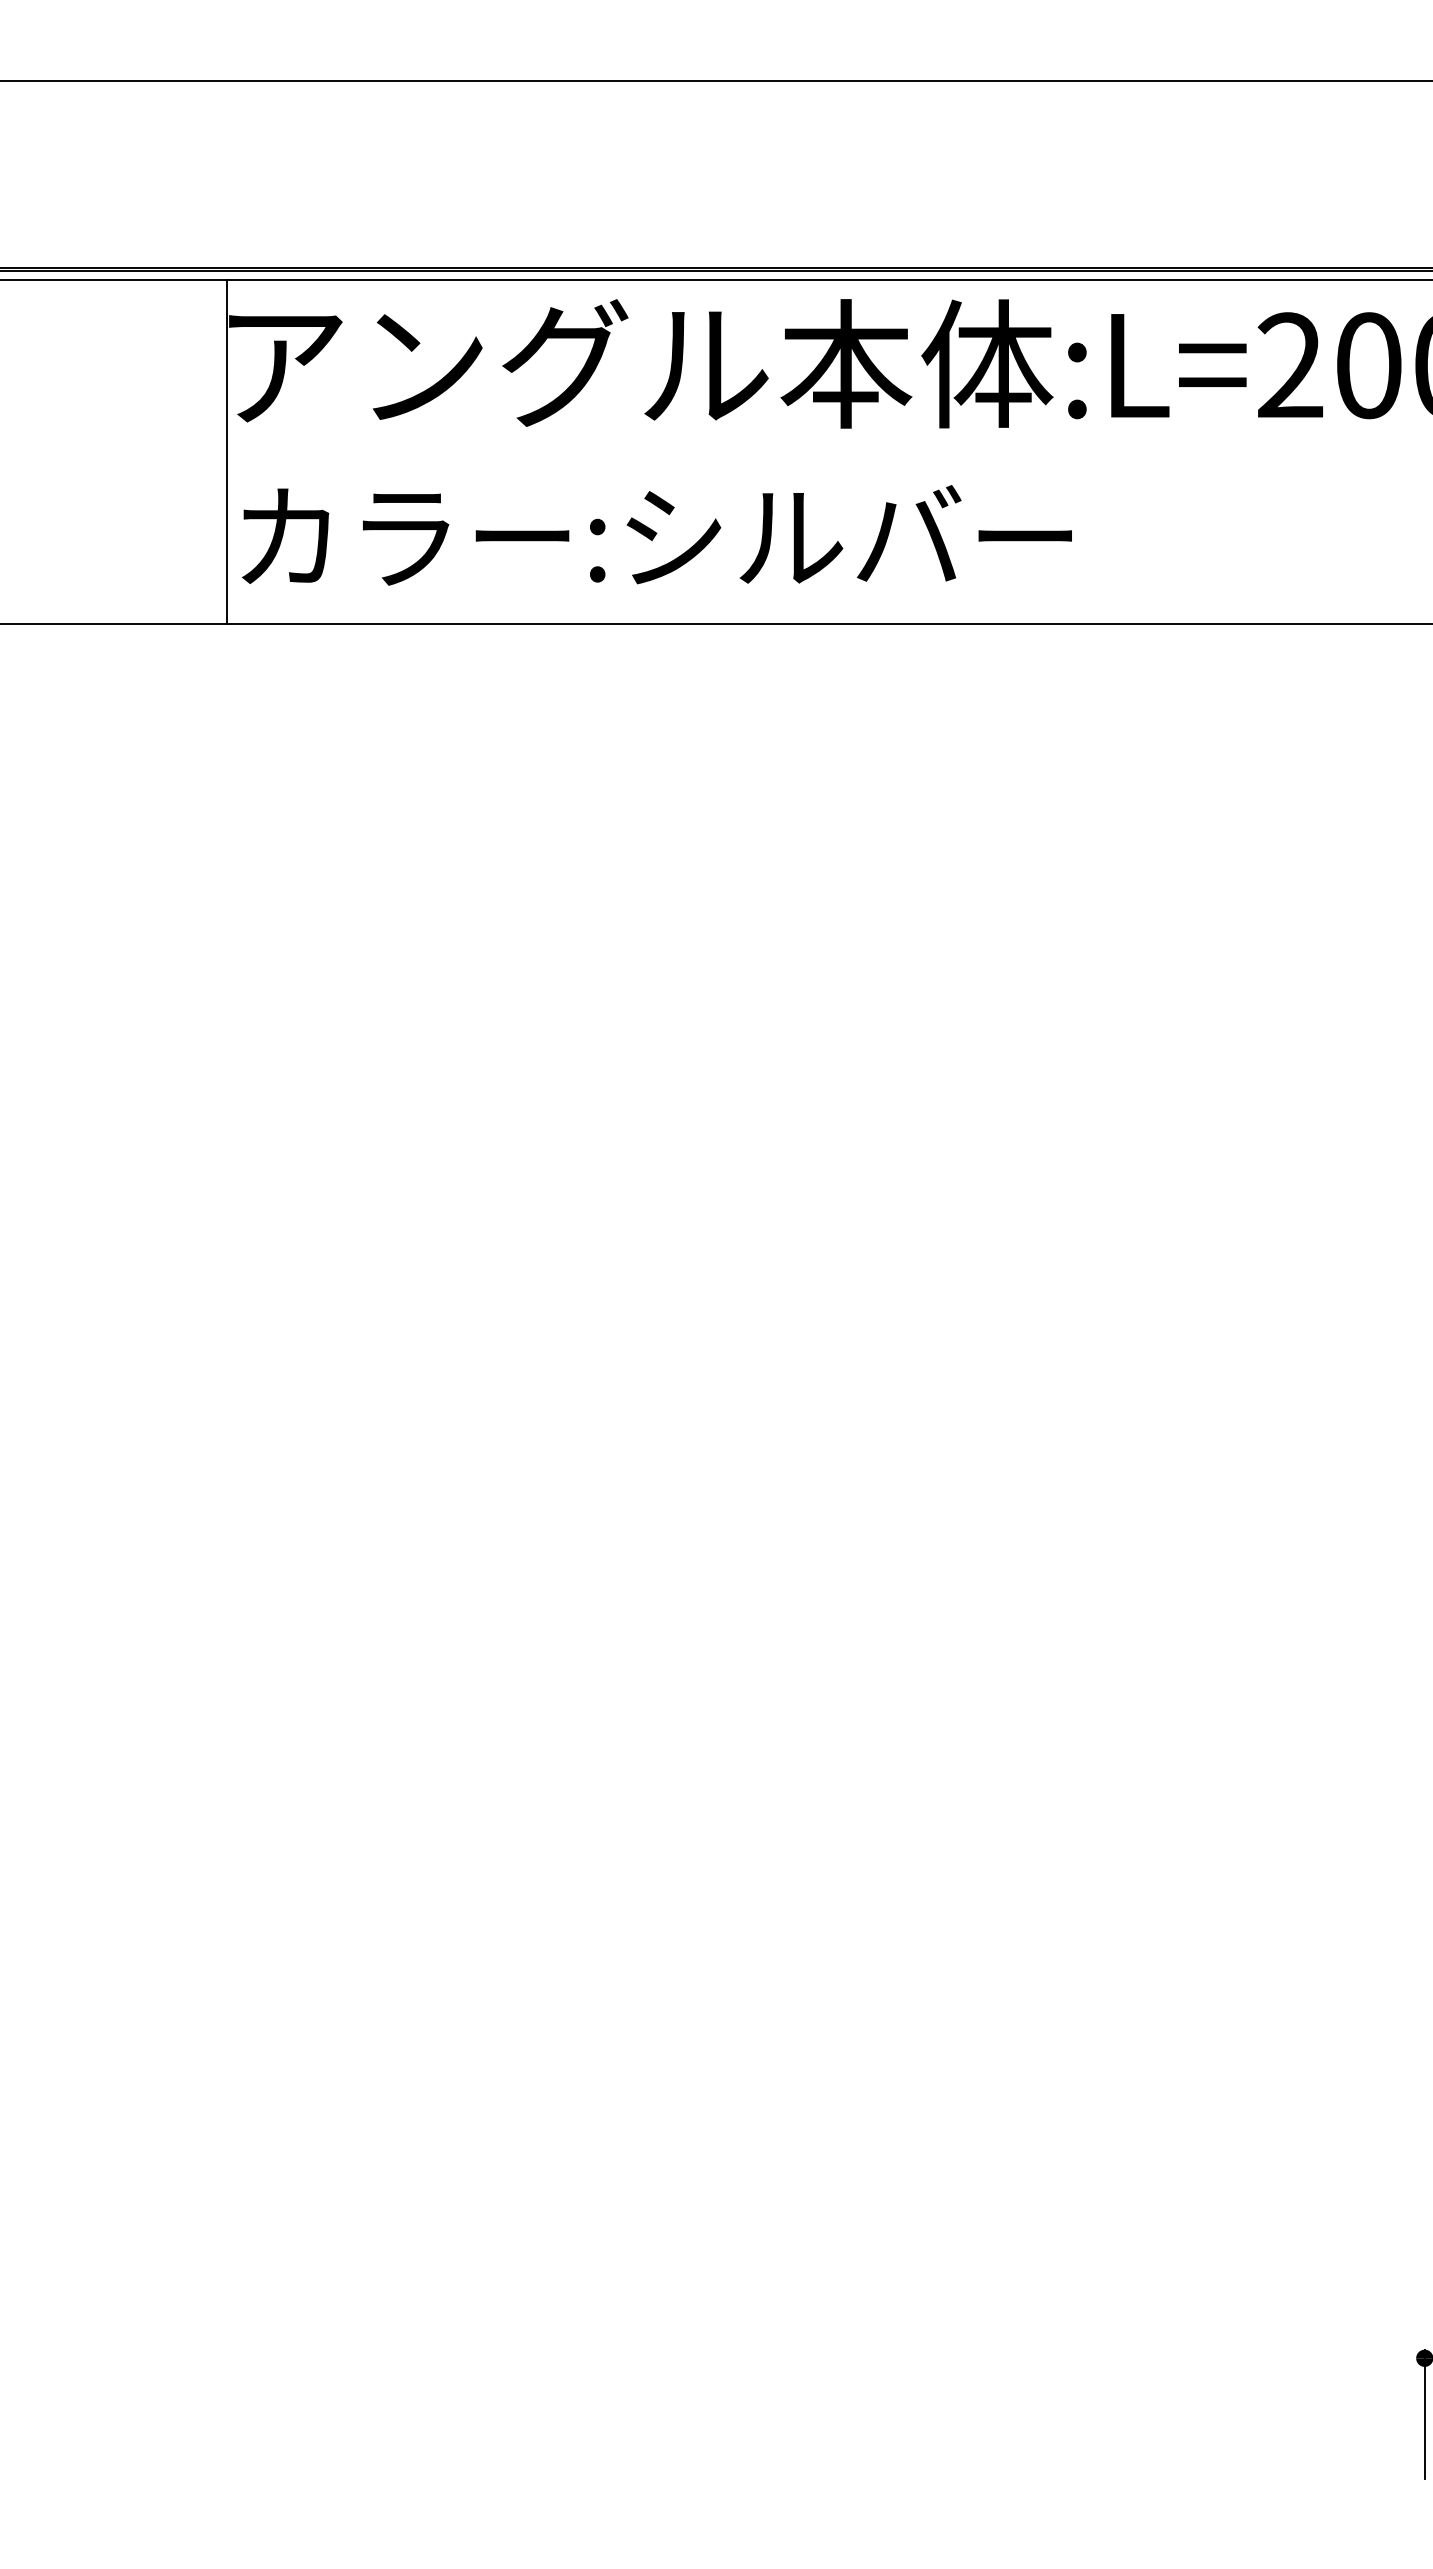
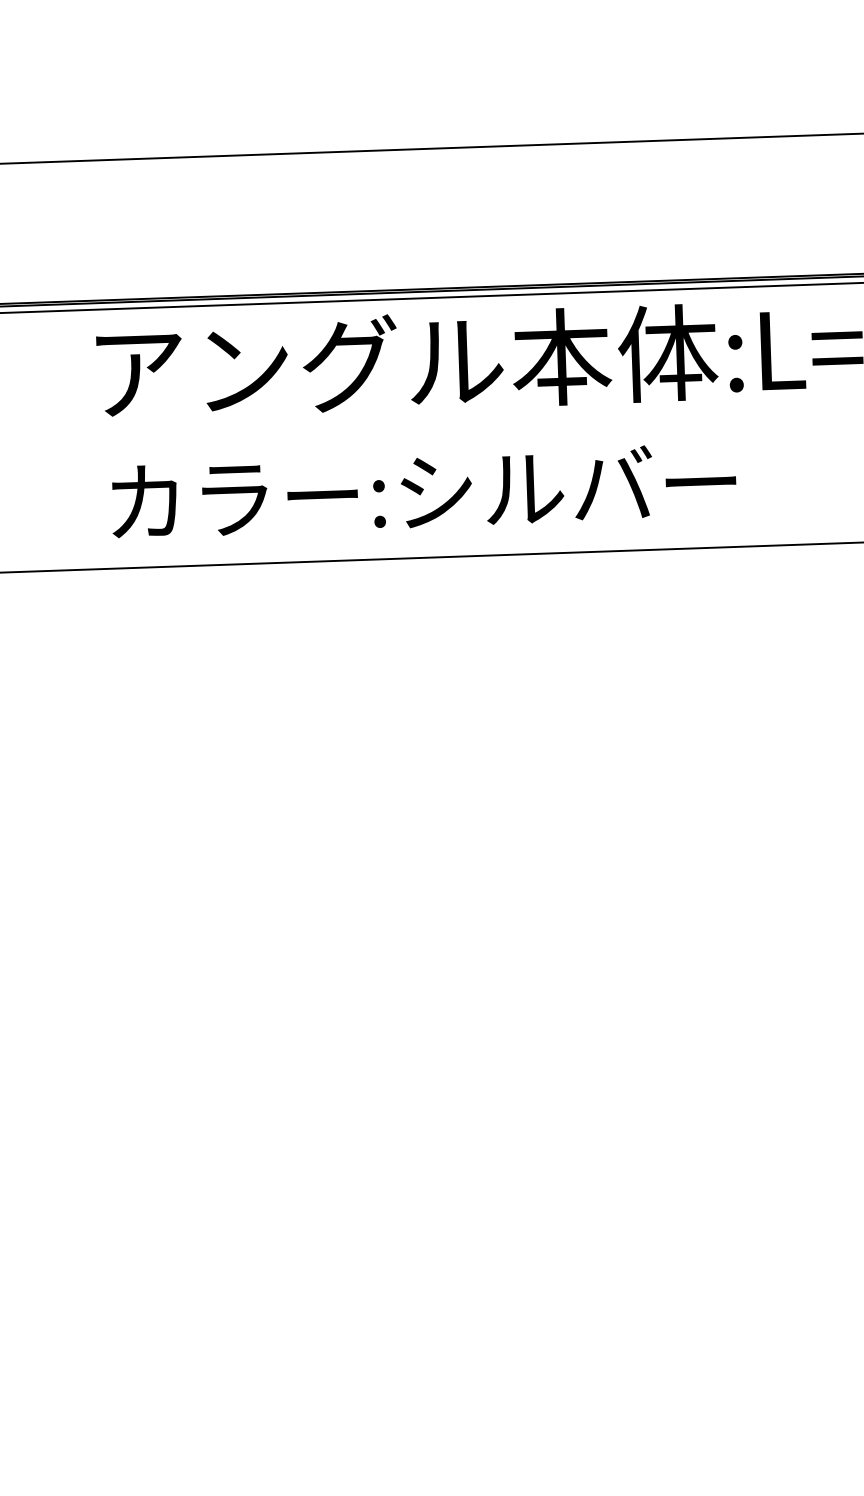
line: (227, 451) -> (98, 439), removed

